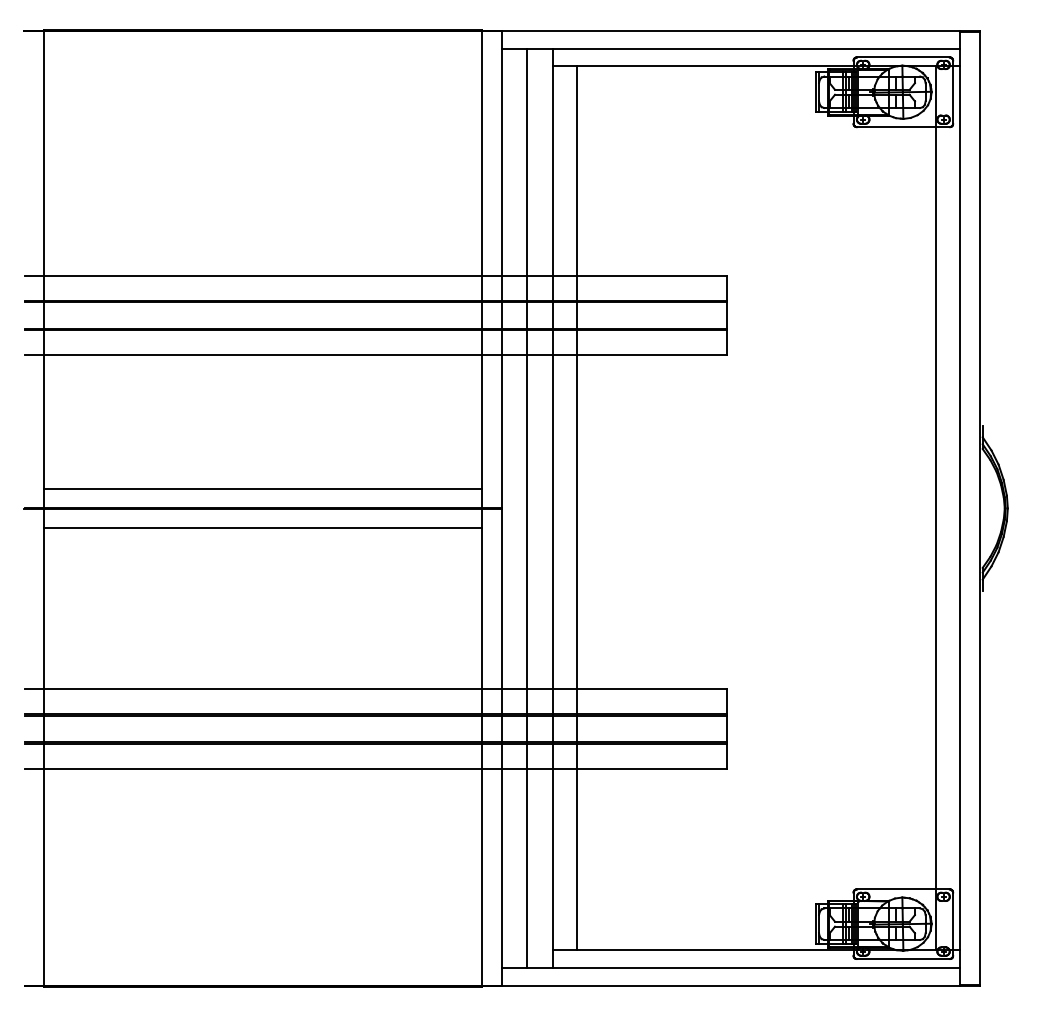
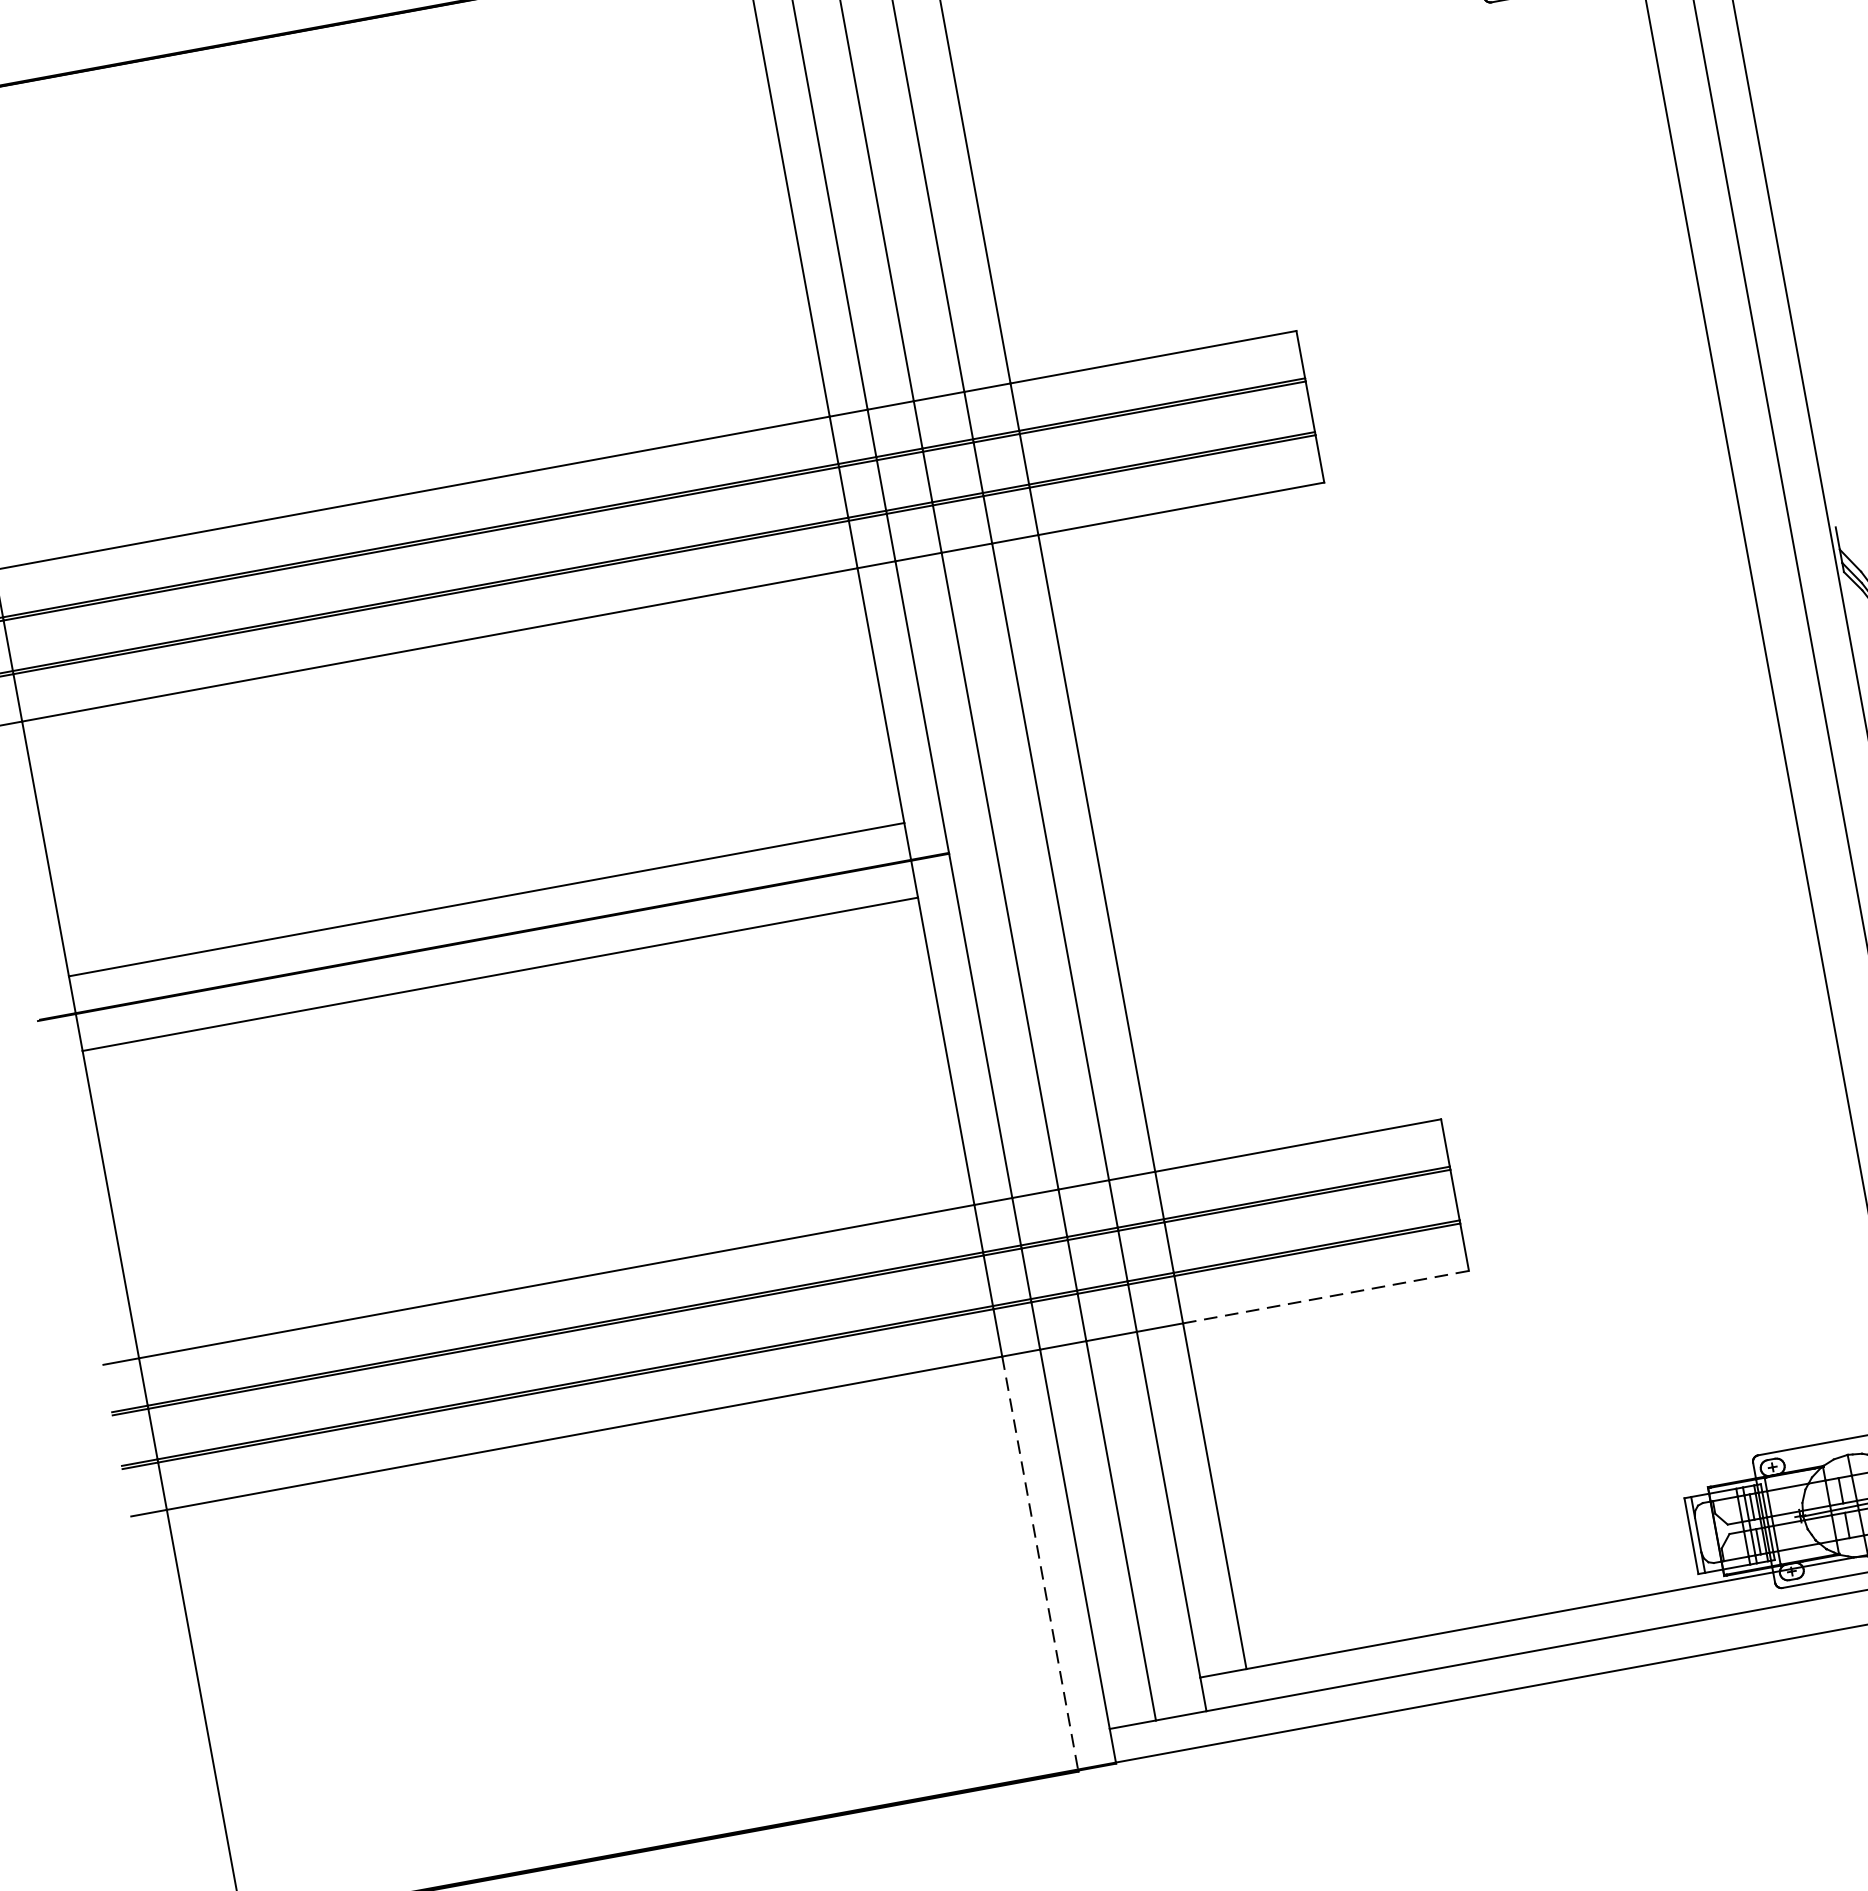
line: (652, 768) -> (1326, 1296), solid -> dashed
line: (482, 877) -> (1040, 1563), solid -> dashed

